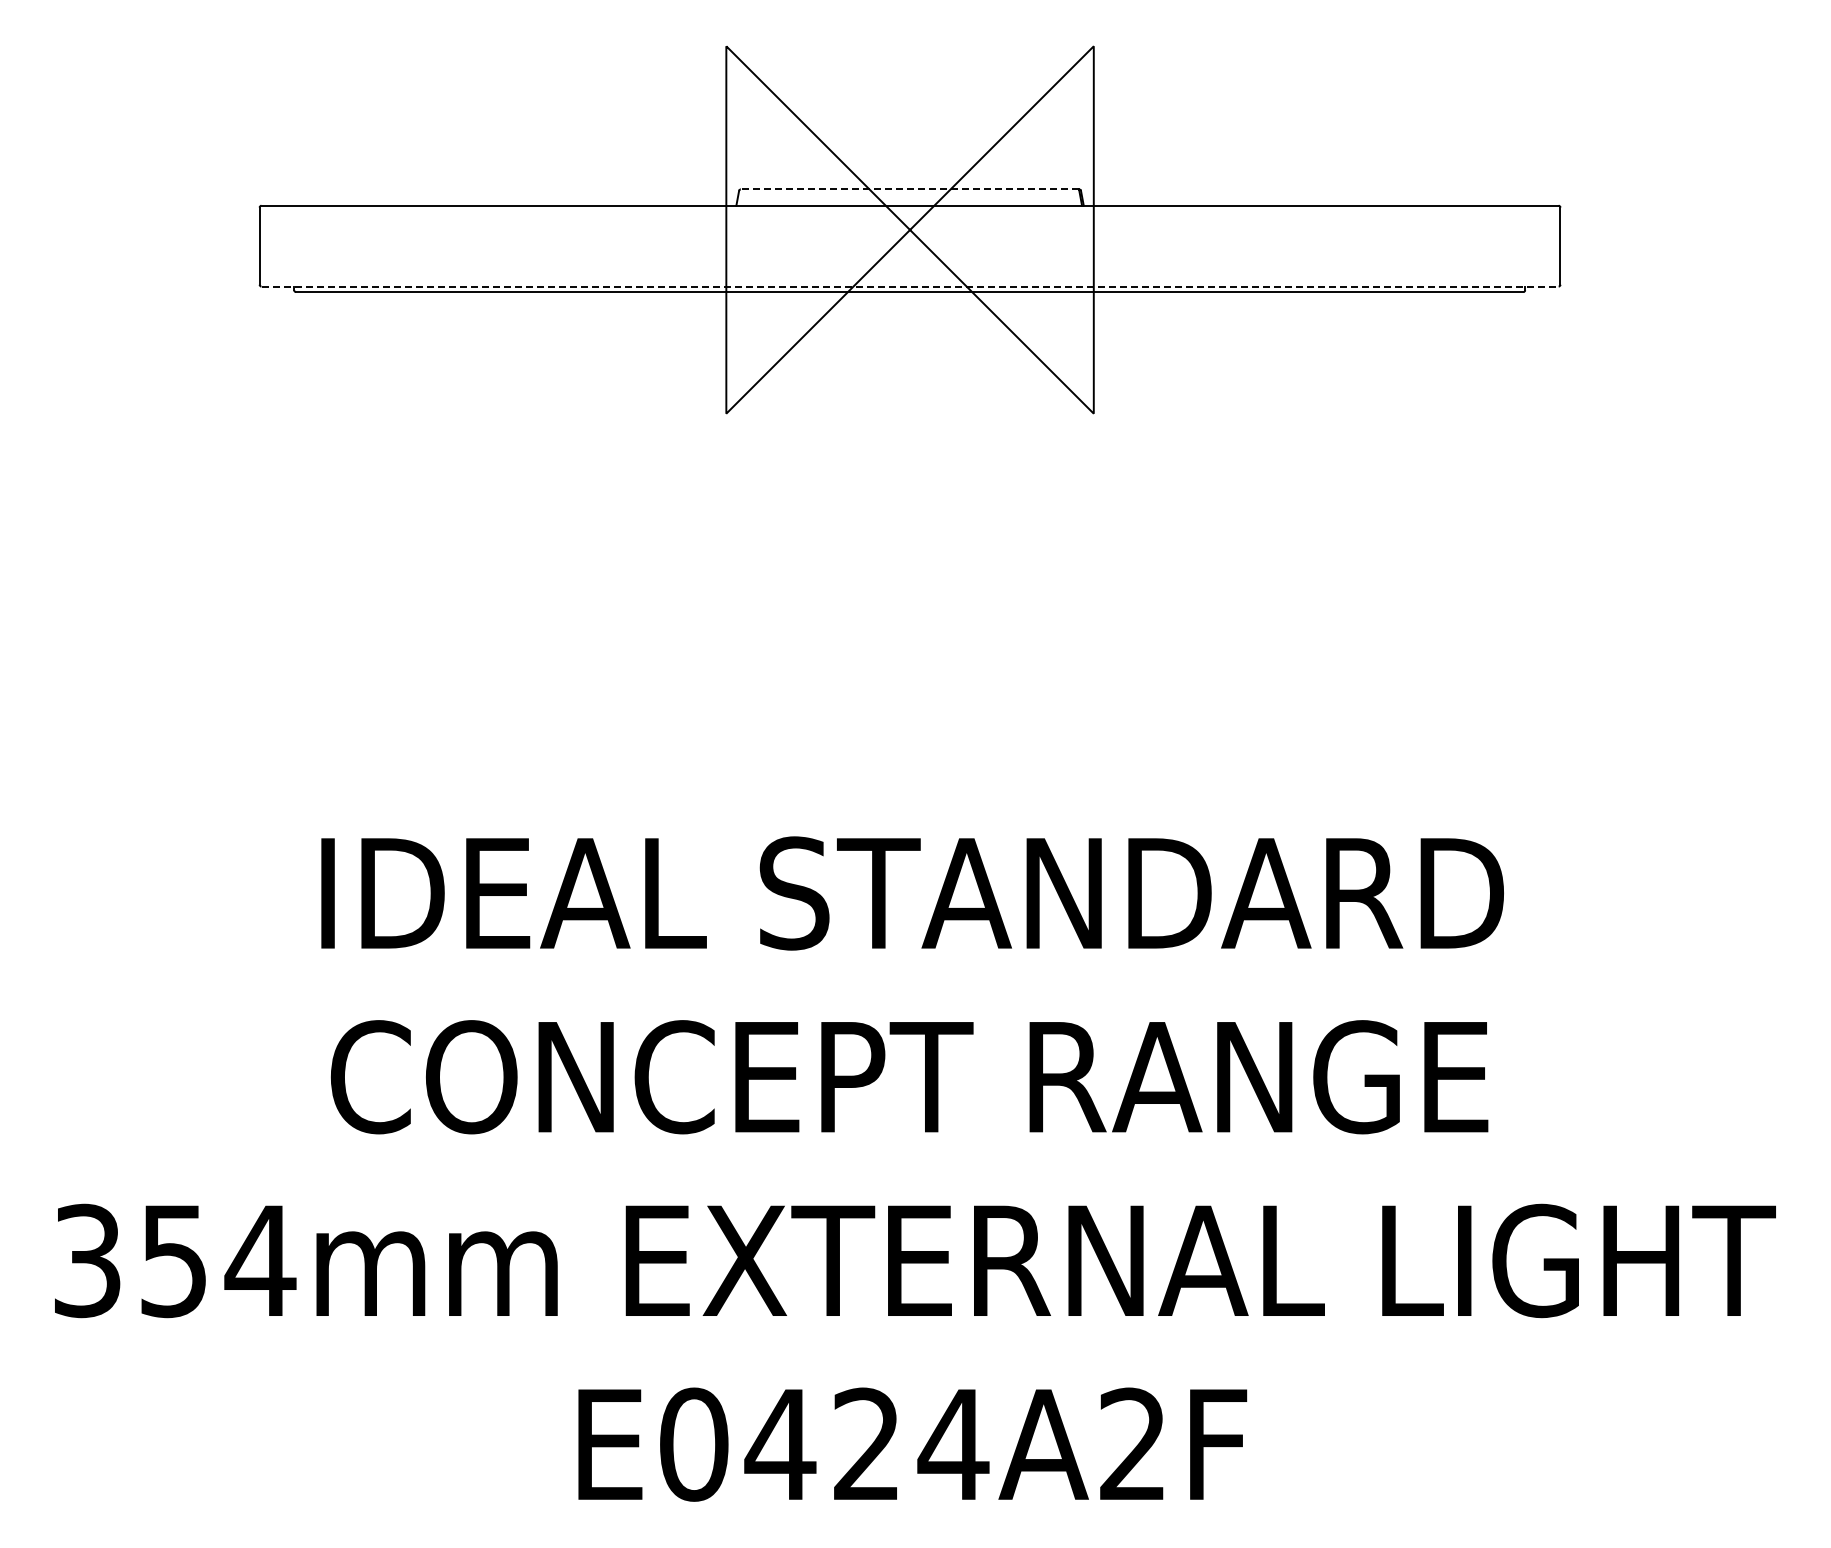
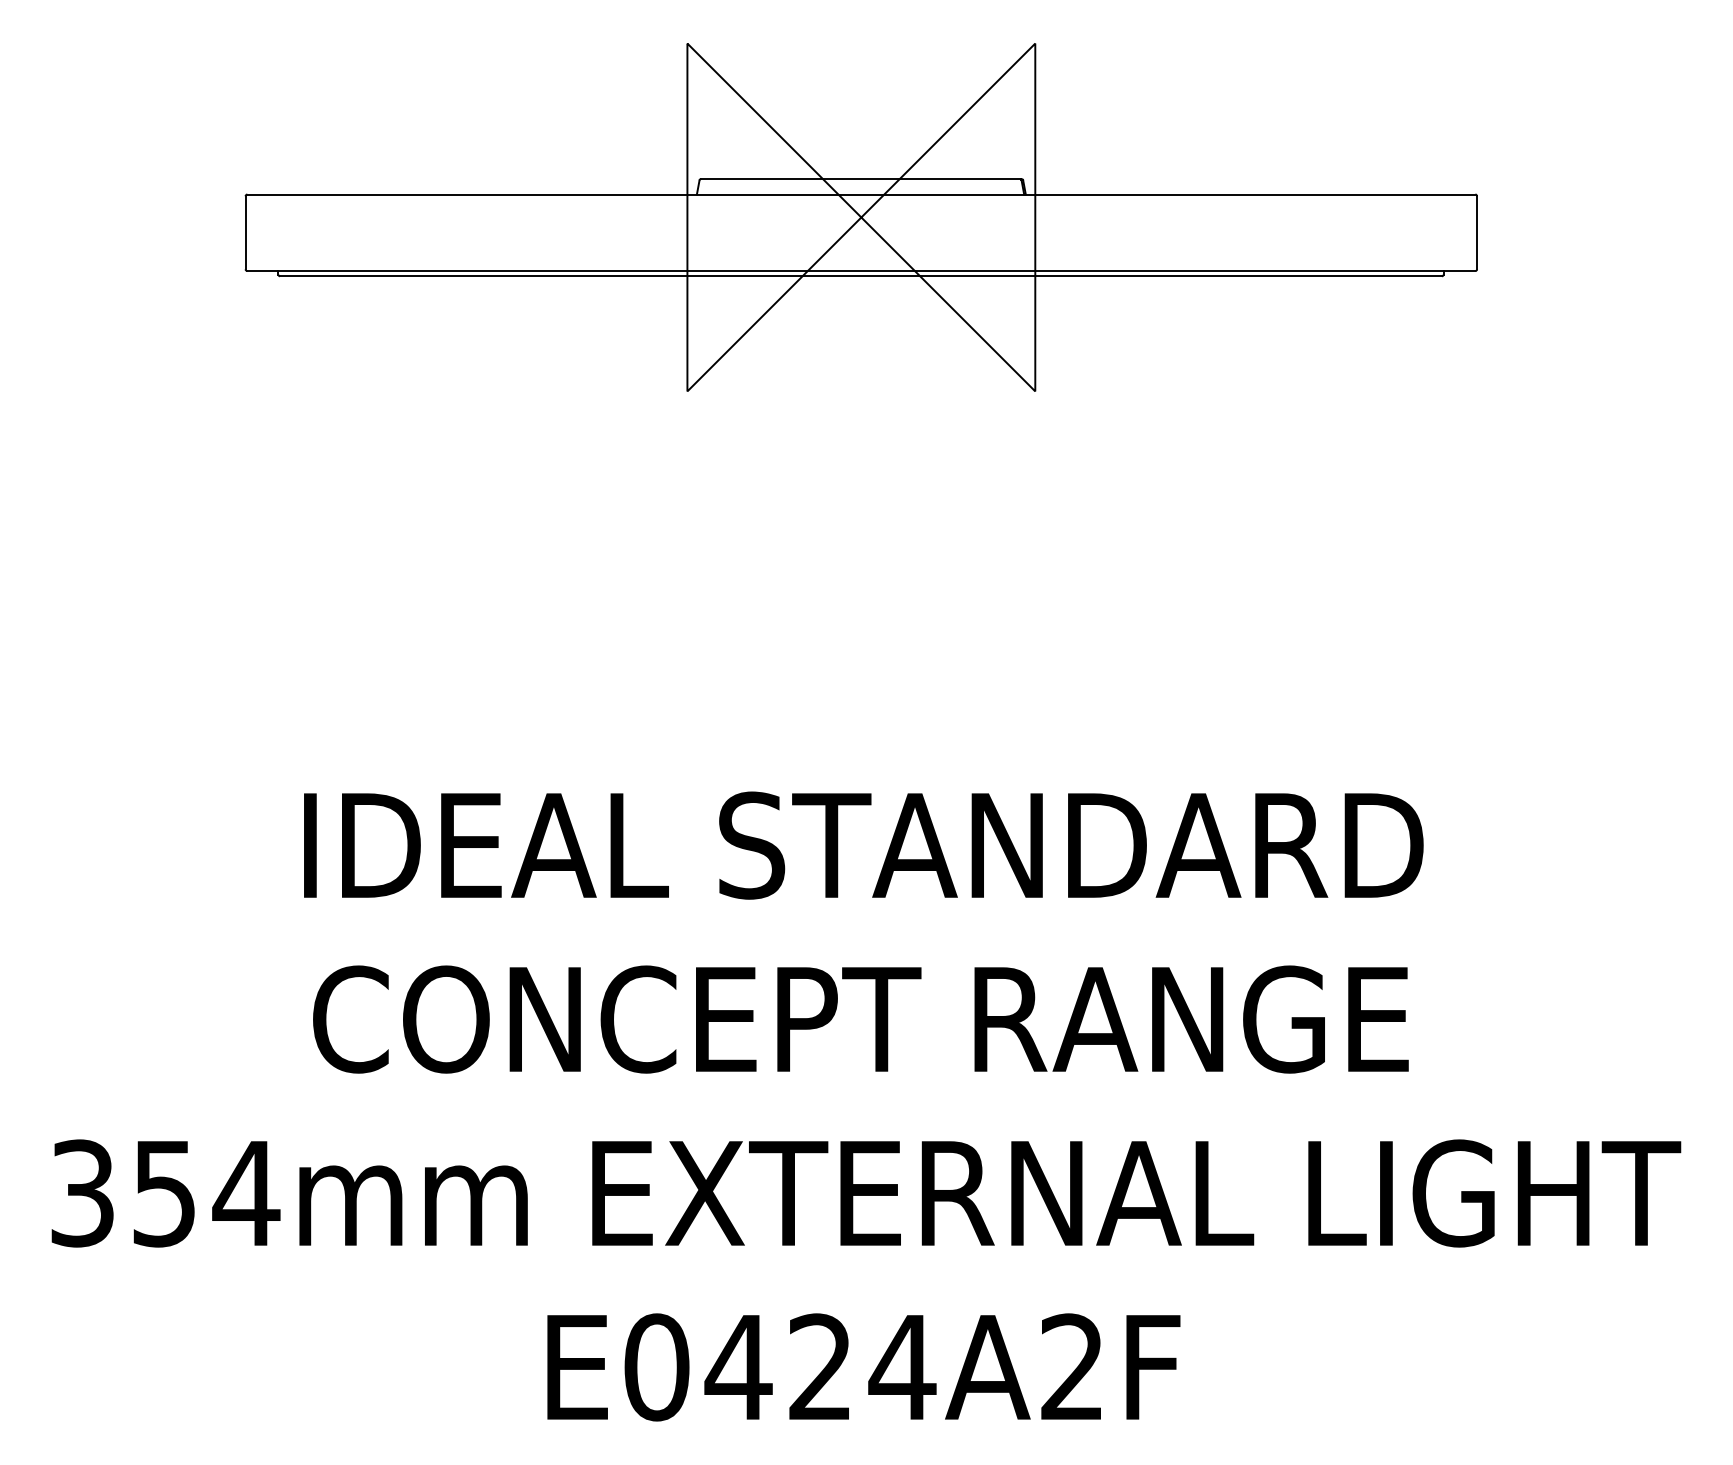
line: (909, 189) -> (860, 179), dashed -> solid
line: (910, 286) -> (861, 270), dashed -> solid

